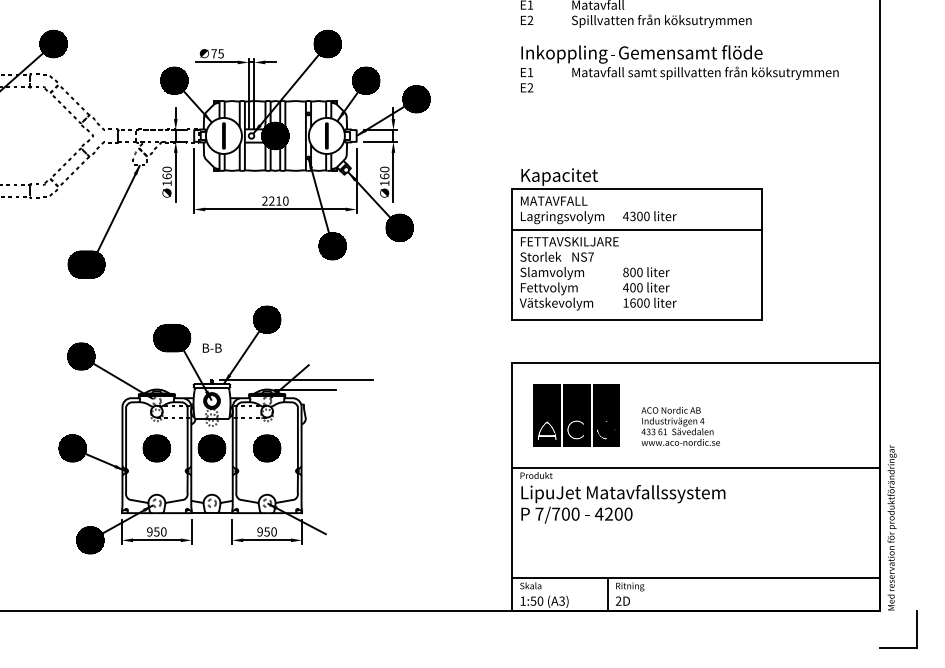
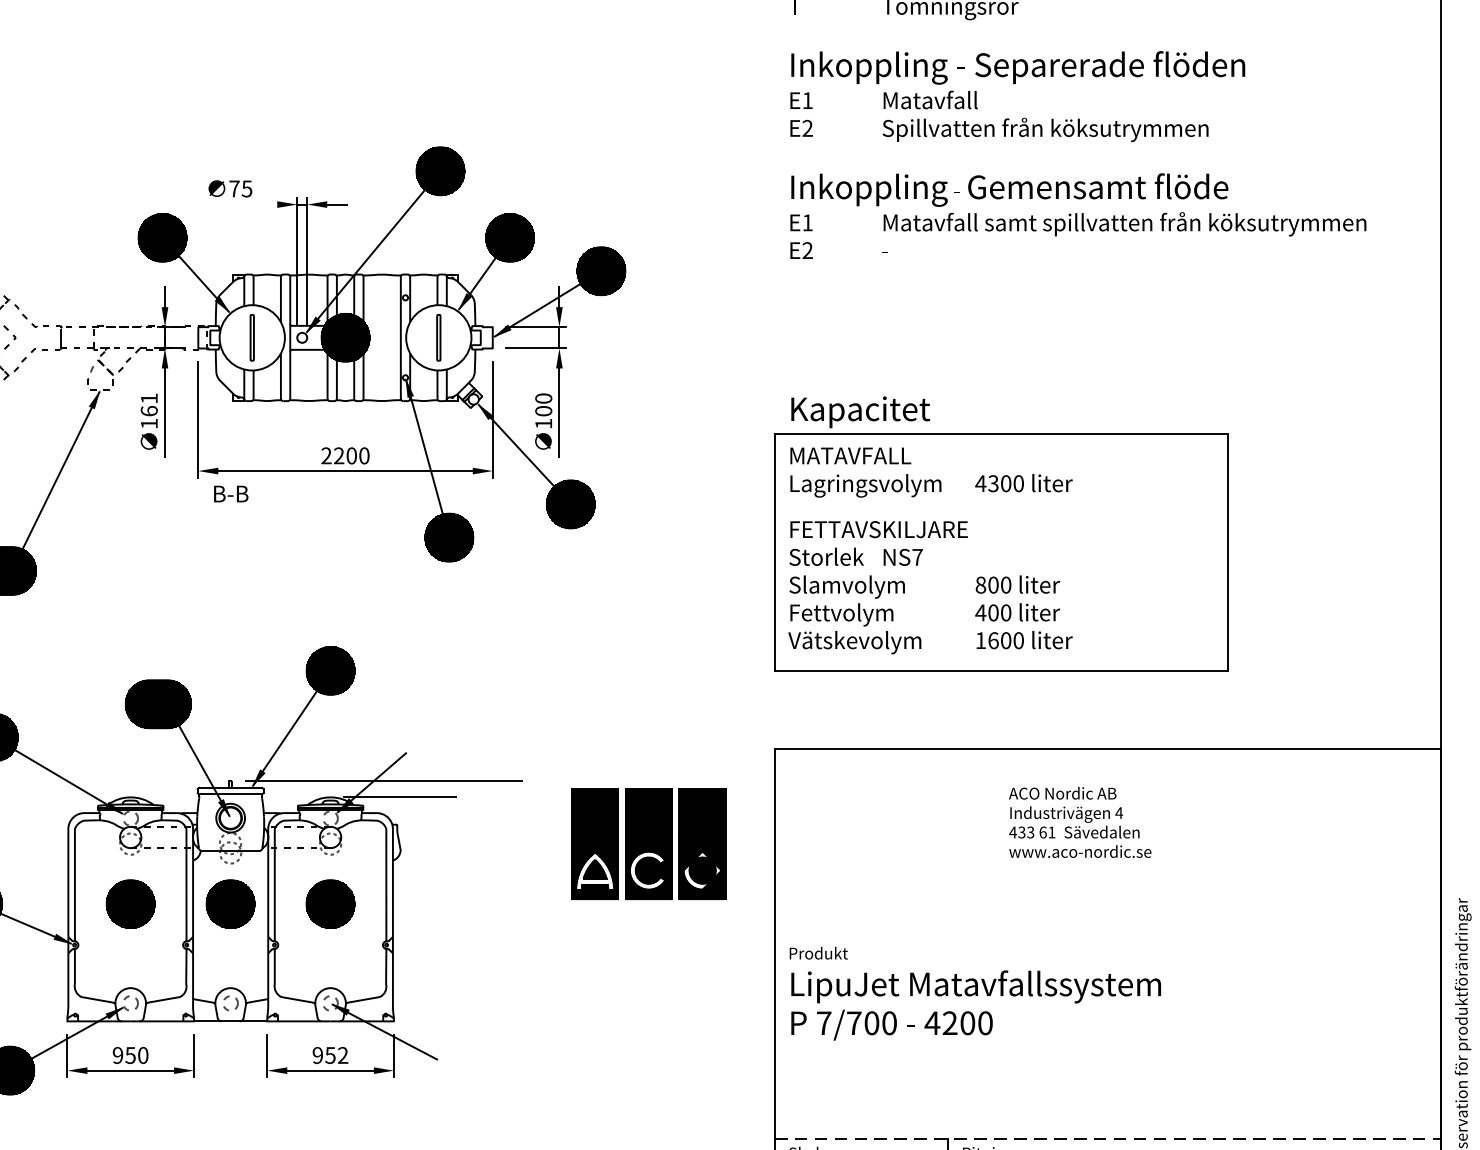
line: (216, 62) -> (238, 204), removed
text: (166, 169) -> (148, 398), 160 -> 161
text: (384, 176) -> (543, 411), 160 -> 100
text: (278, 200) -> (351, 454), 2210 -> 2200
line: (637, 229) -> (1001, 507), removed
text: (211, 347) -> (229, 492), moved
part: (576, 415) -> (648, 844), moved
text: (680, 425) -> (1079, 820), moved
line: (695, 467) -> (1106, 938), removed
text: (273, 531) -> (342, 1054), 950 -> 952
line: (696, 578) -> (1108, 1139), solid -> dashed

